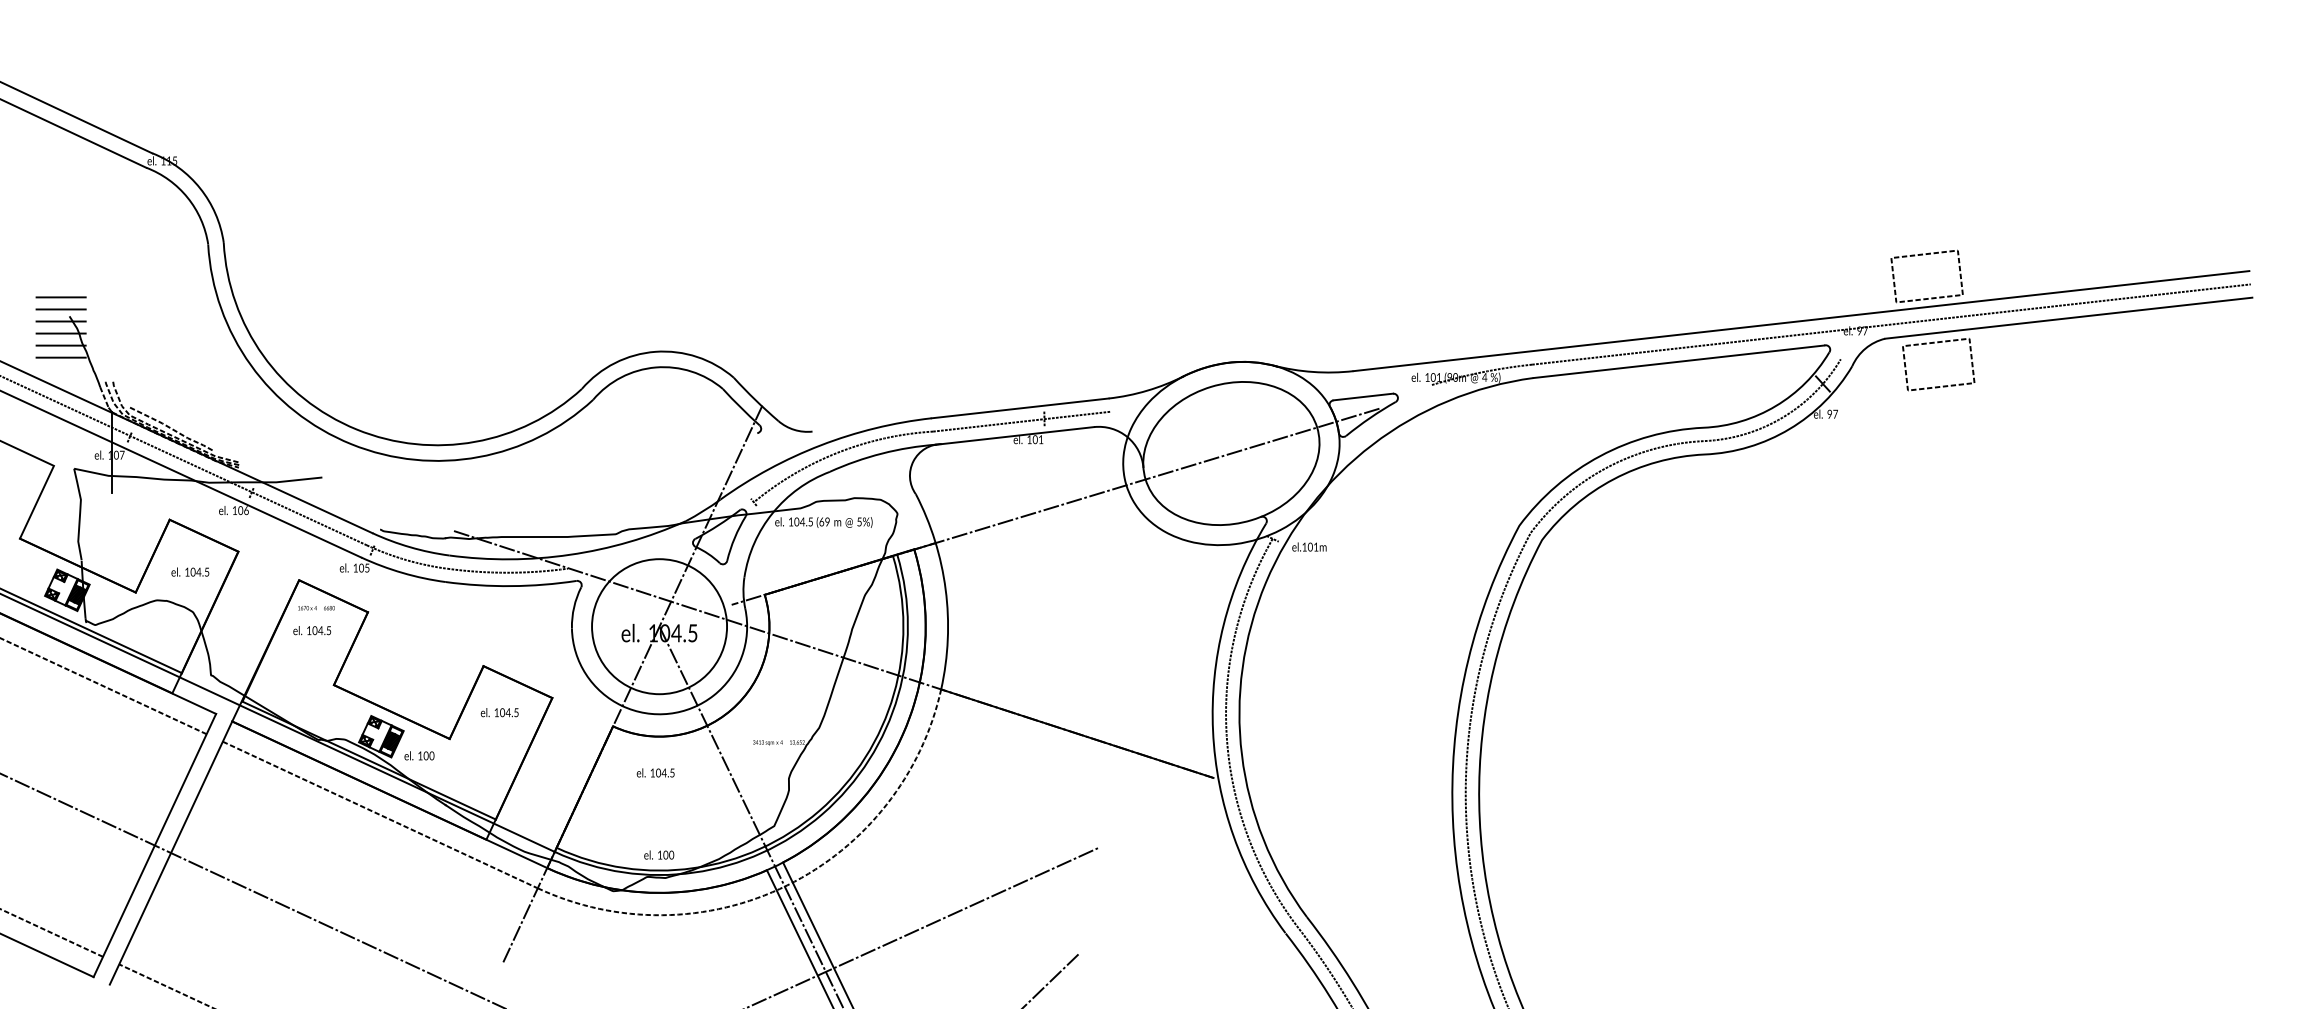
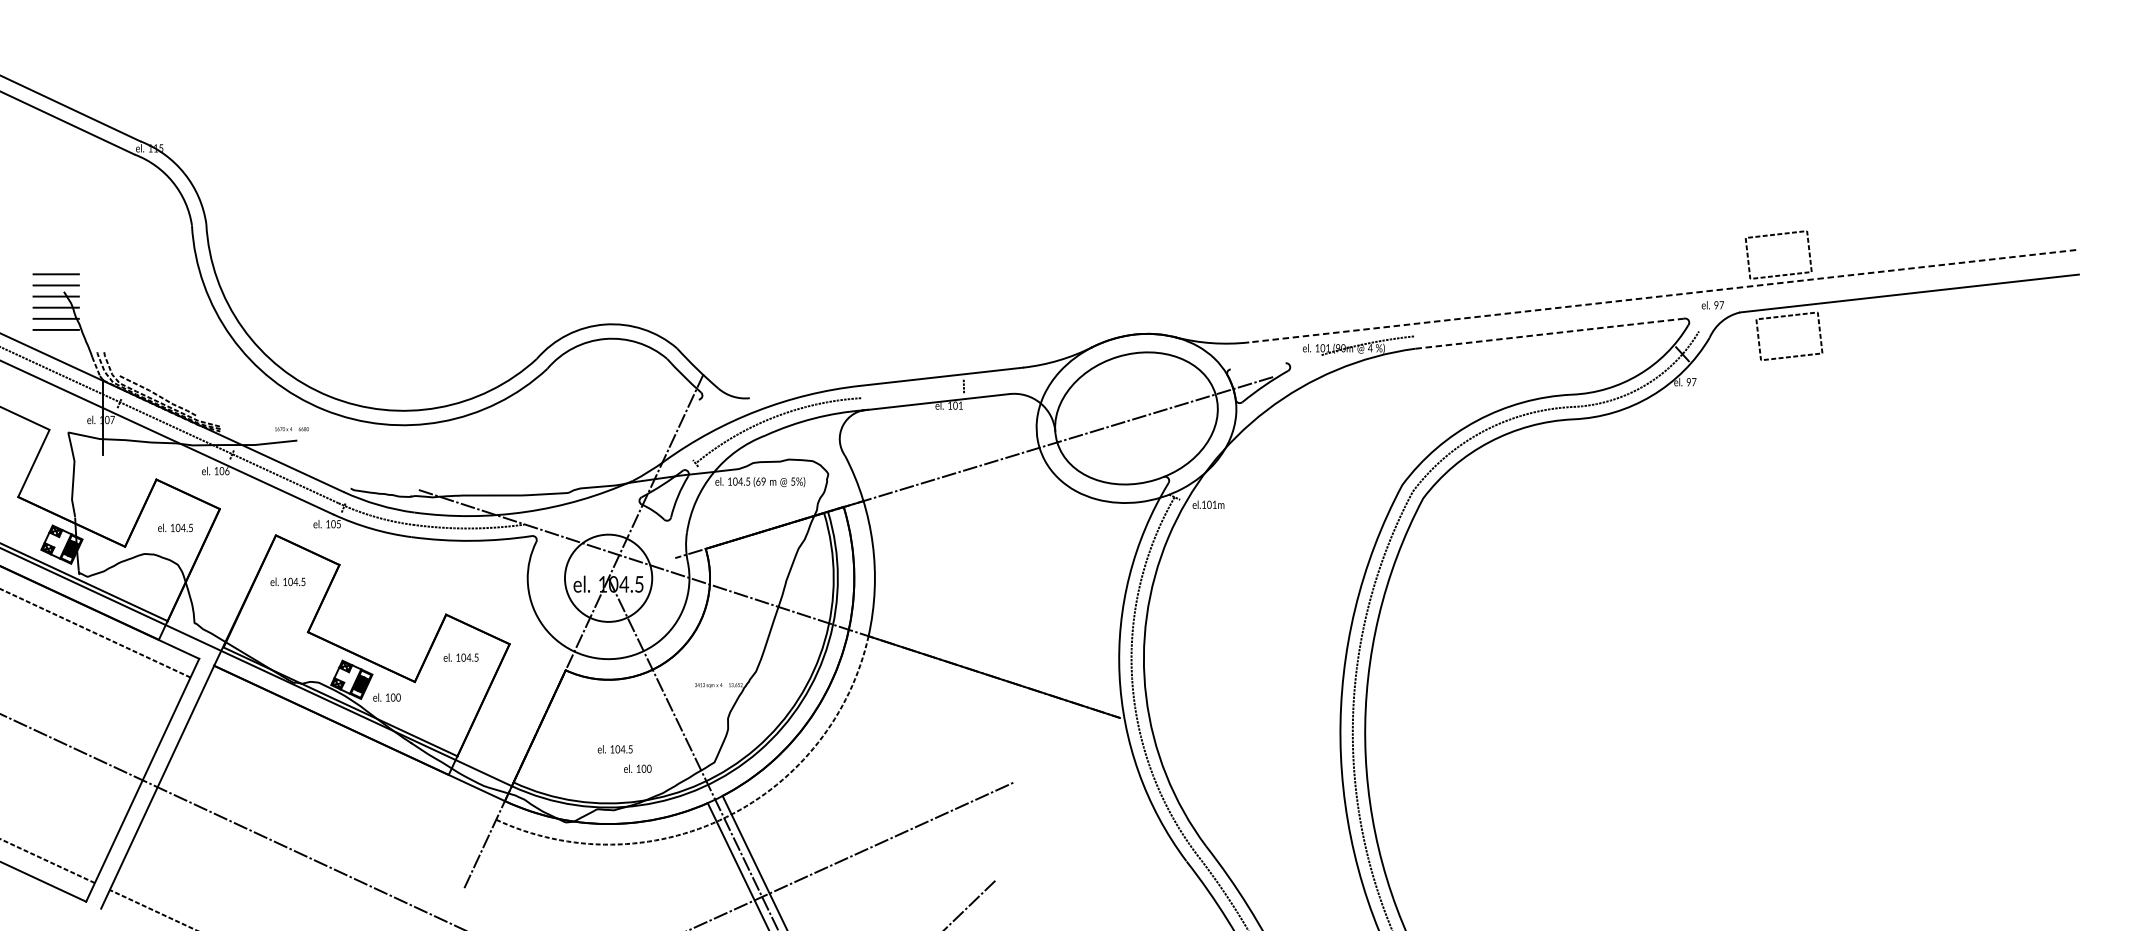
line: (1801, 321) -> (1662, 296), solid -> dashed
line: (1891, 324) -> (1745, 299), removed
line: (1679, 361) -> (1550, 333), solid -> dashed
line: (1363, 396) -> (1258, 365), removed
line: (1021, 421) -> (942, 388), removed
text: (316, 608) -> (291, 429), moved
circle: (659, 626) -> (608, 578), size x0.7
text: (655, 772) -> (615, 748), moved
line: (379, 814) -> (350, 751), removed
text: (659, 854) -> (638, 768), moved

